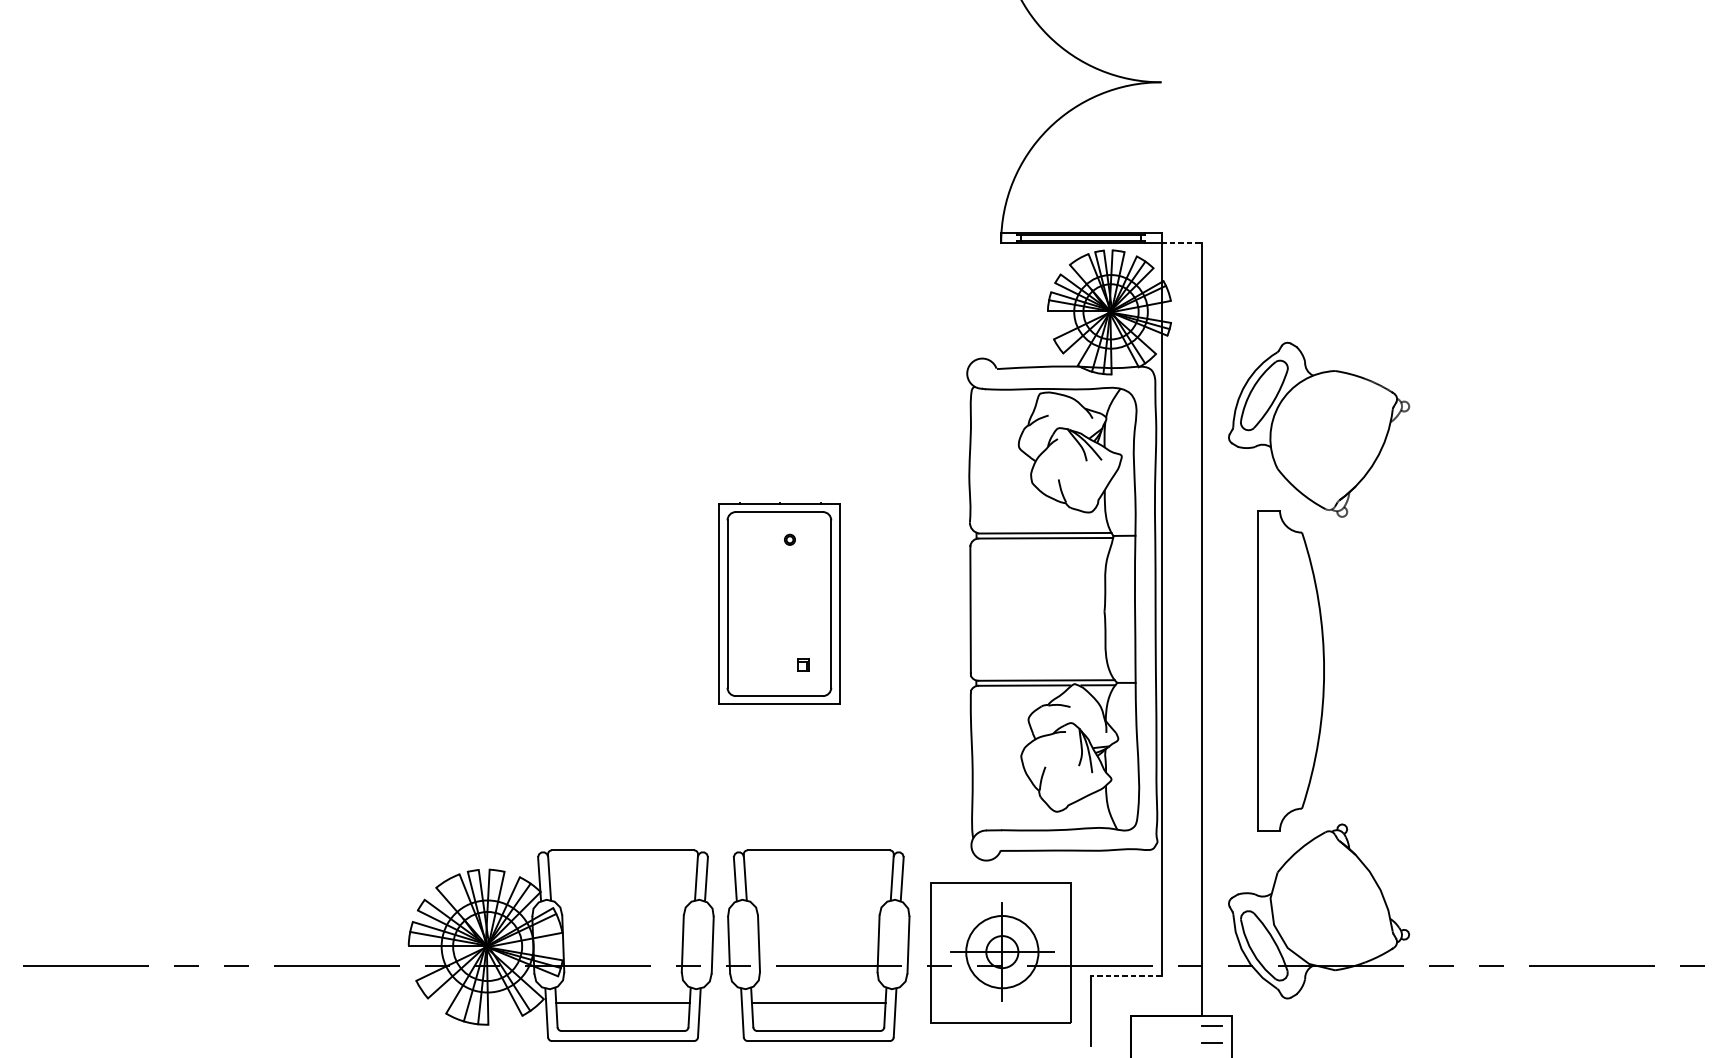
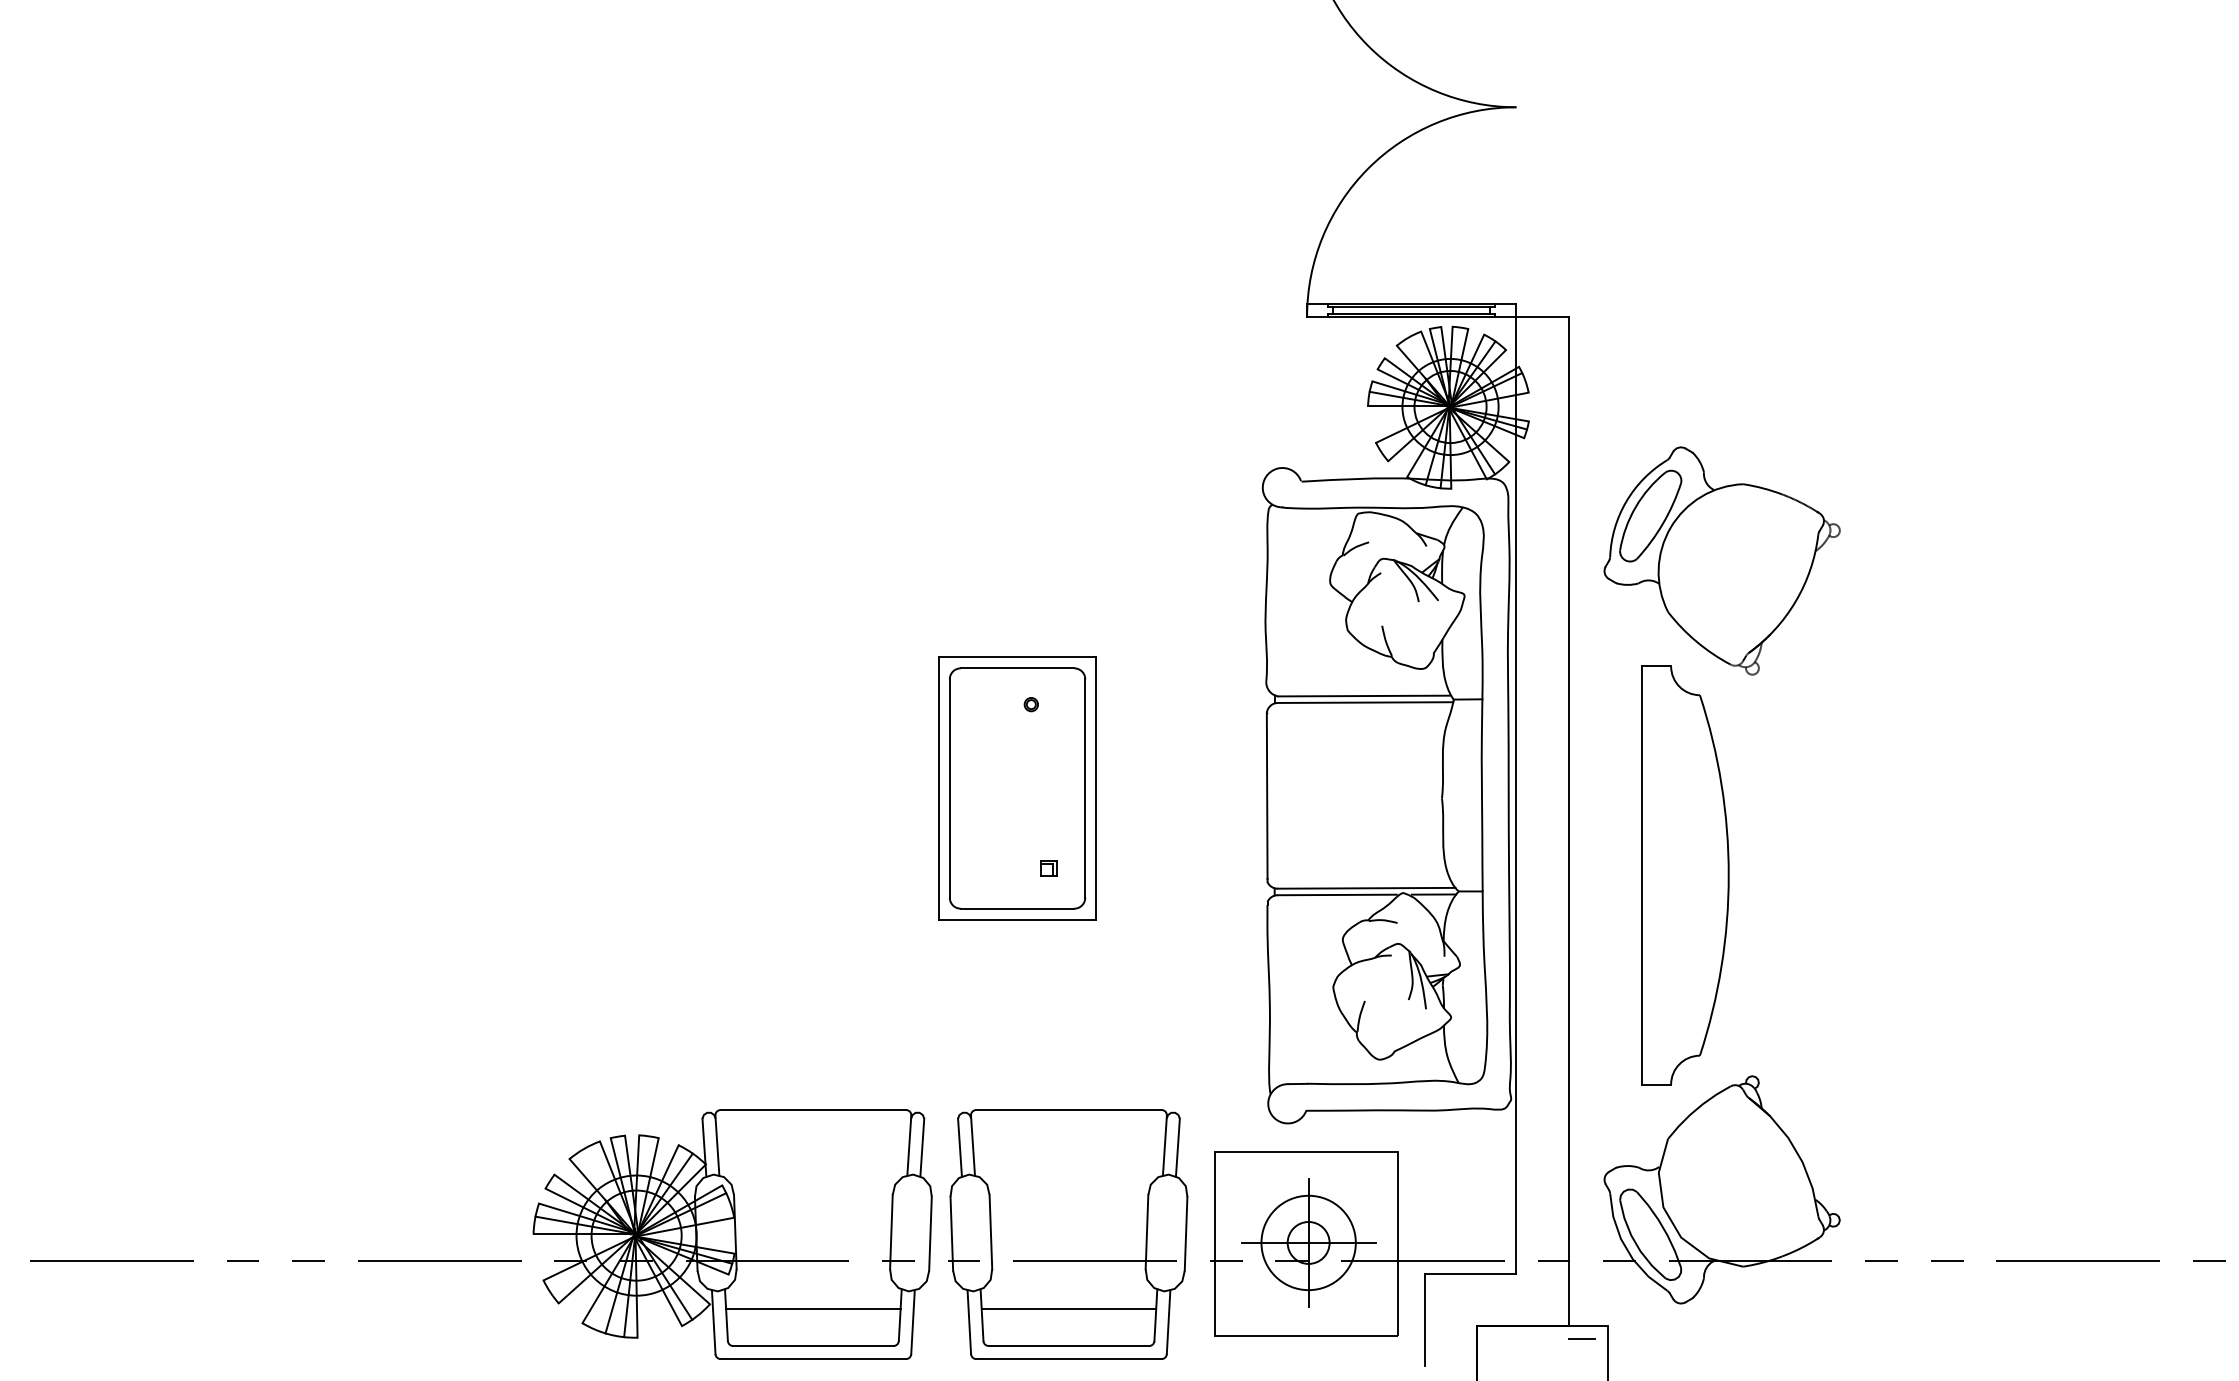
line: (1182, 243) -> (1543, 317), dashed -> solid
line: (1126, 975) -> (1470, 1273), dashed -> solid
line: (1211, 1042) -> (1581, 1360), removed

